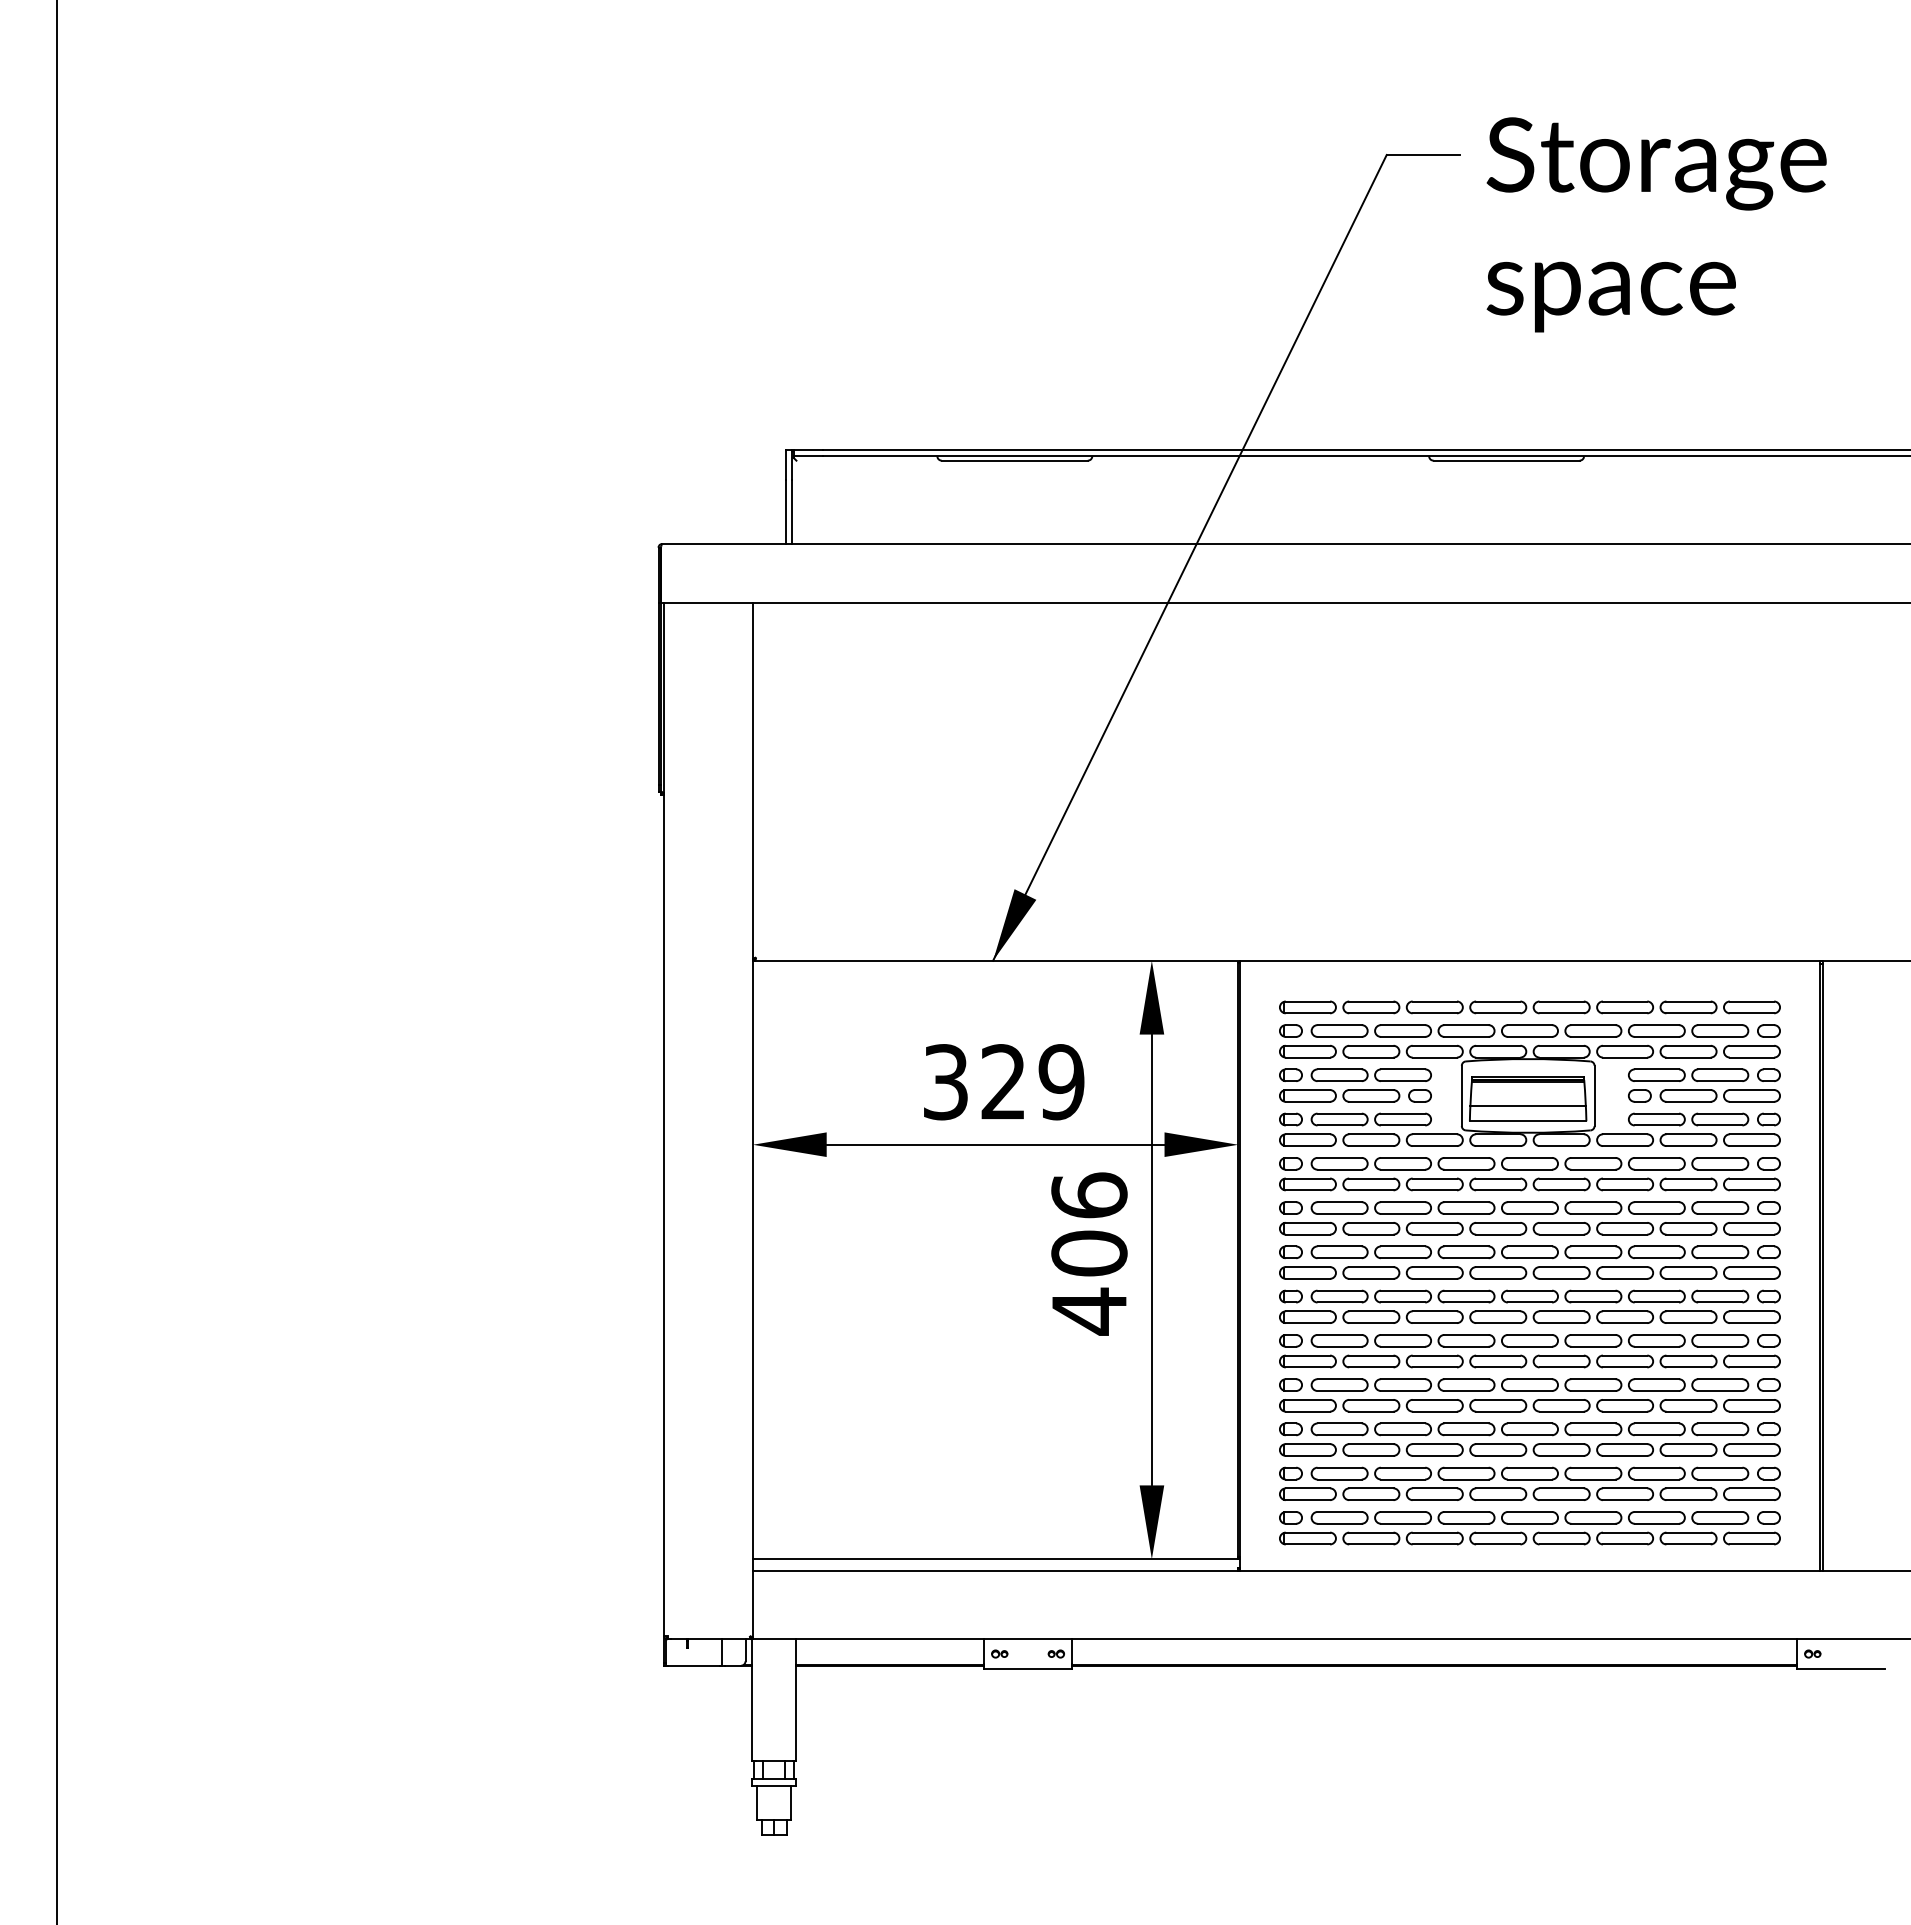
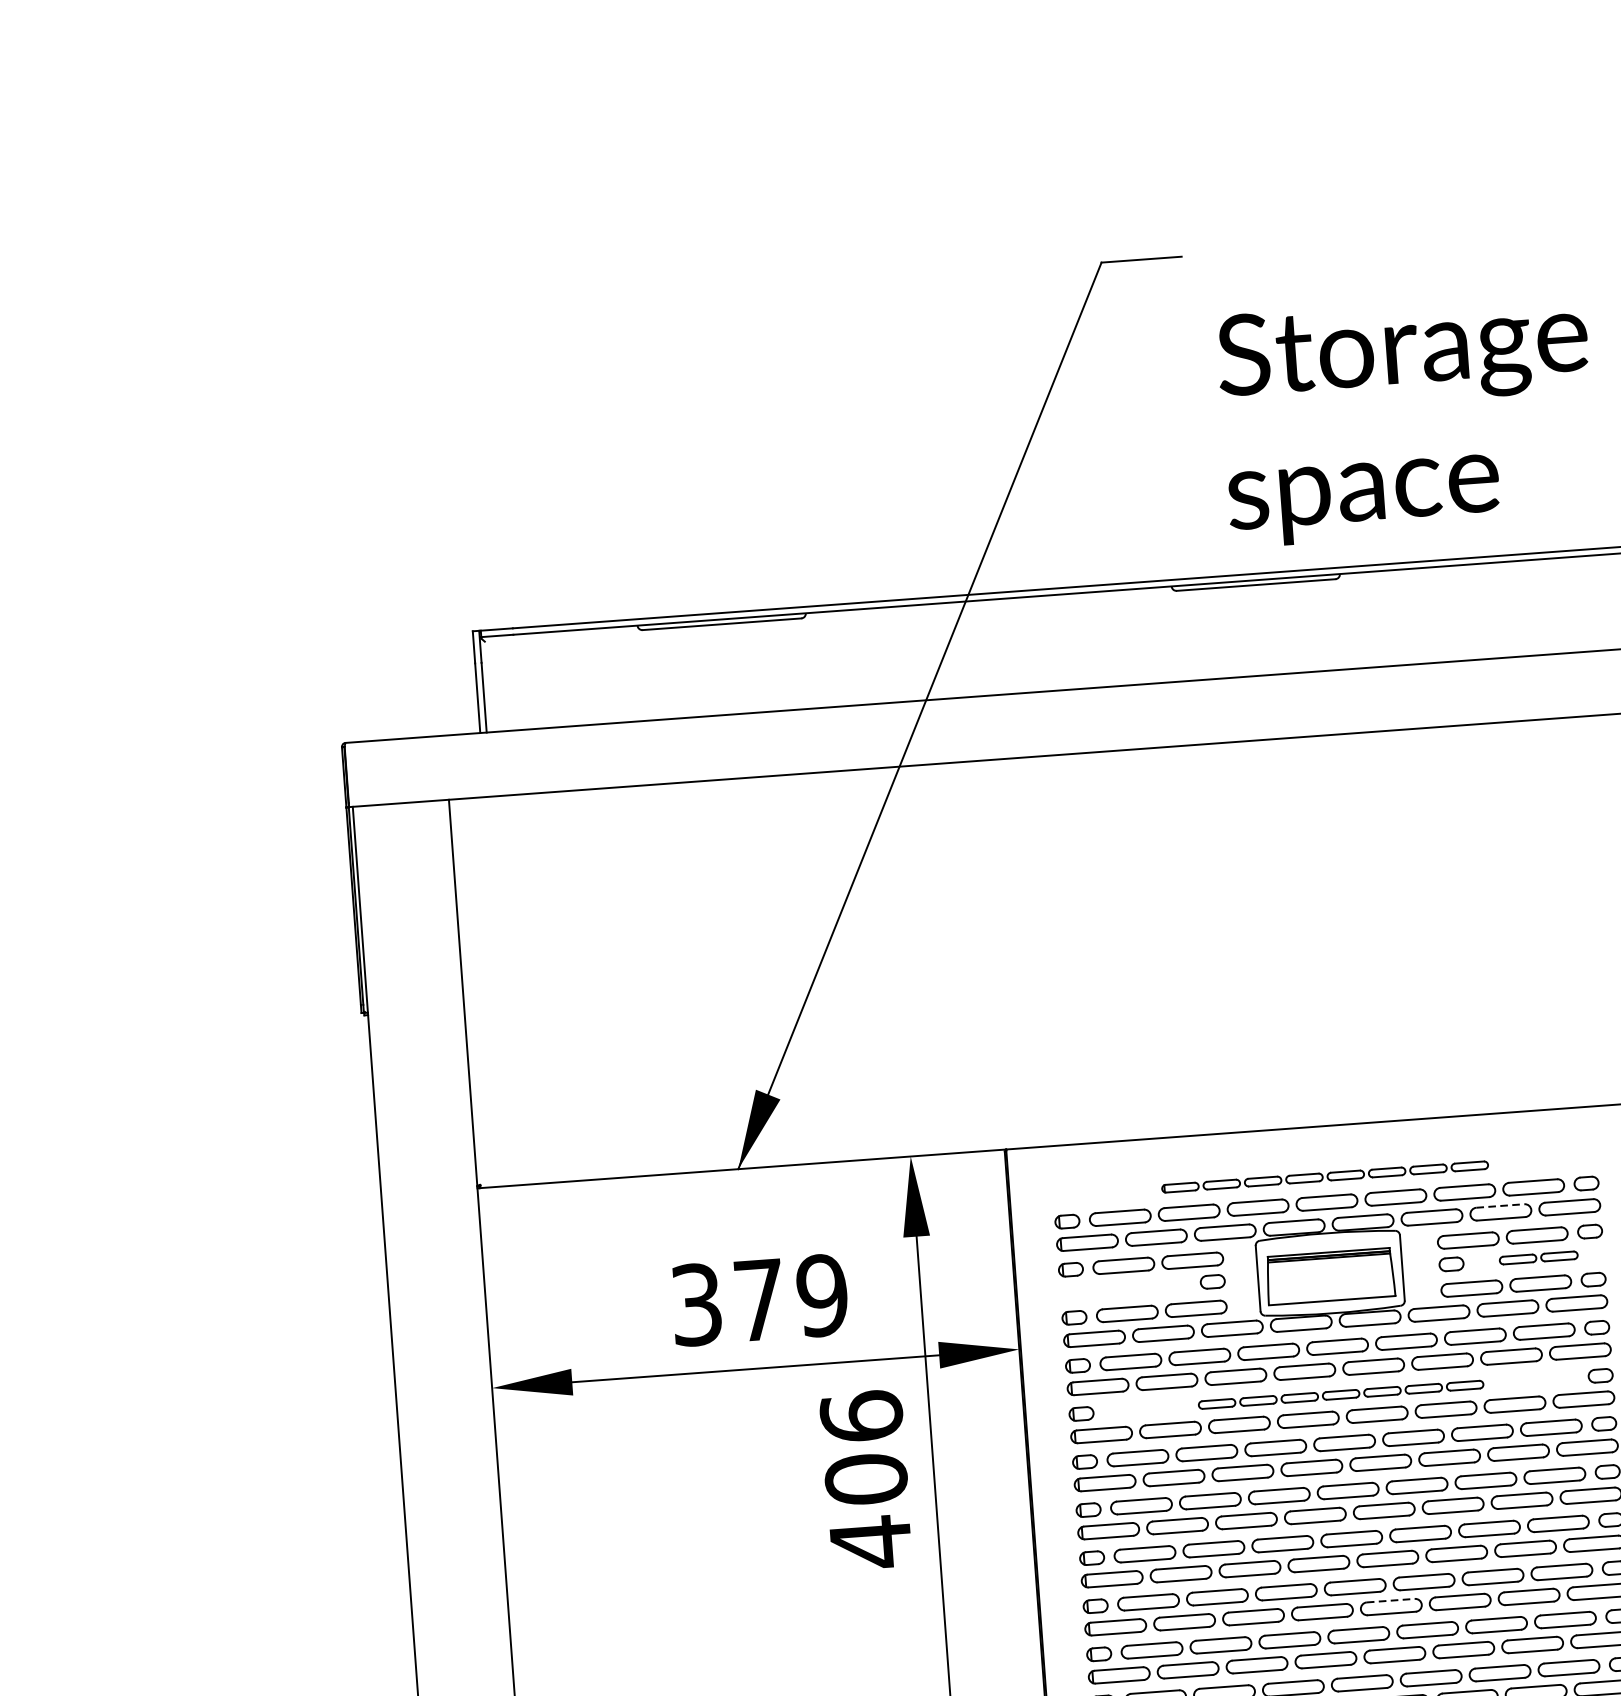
text: (1656, 224) -> (1407, 418), moved
part: (1529, 1007) -> (1324, 1177), size x0.6
line: (1689, 1045) -> (1501, 1205), solid -> dashed
text: (1003, 1081) -> (759, 1299), 329 -> 379
part: (1339, 1095) -> (1125, 1287), removed
part: (1719, 1095) -> (1537, 1257), size x0.6
line: (1527, 1106) -> (1330, 1284), removed
part: (1529, 1207) -> (1340, 1394), size x0.6
line: (1562, 1399) -> (1391, 1600), solid -> dashed

